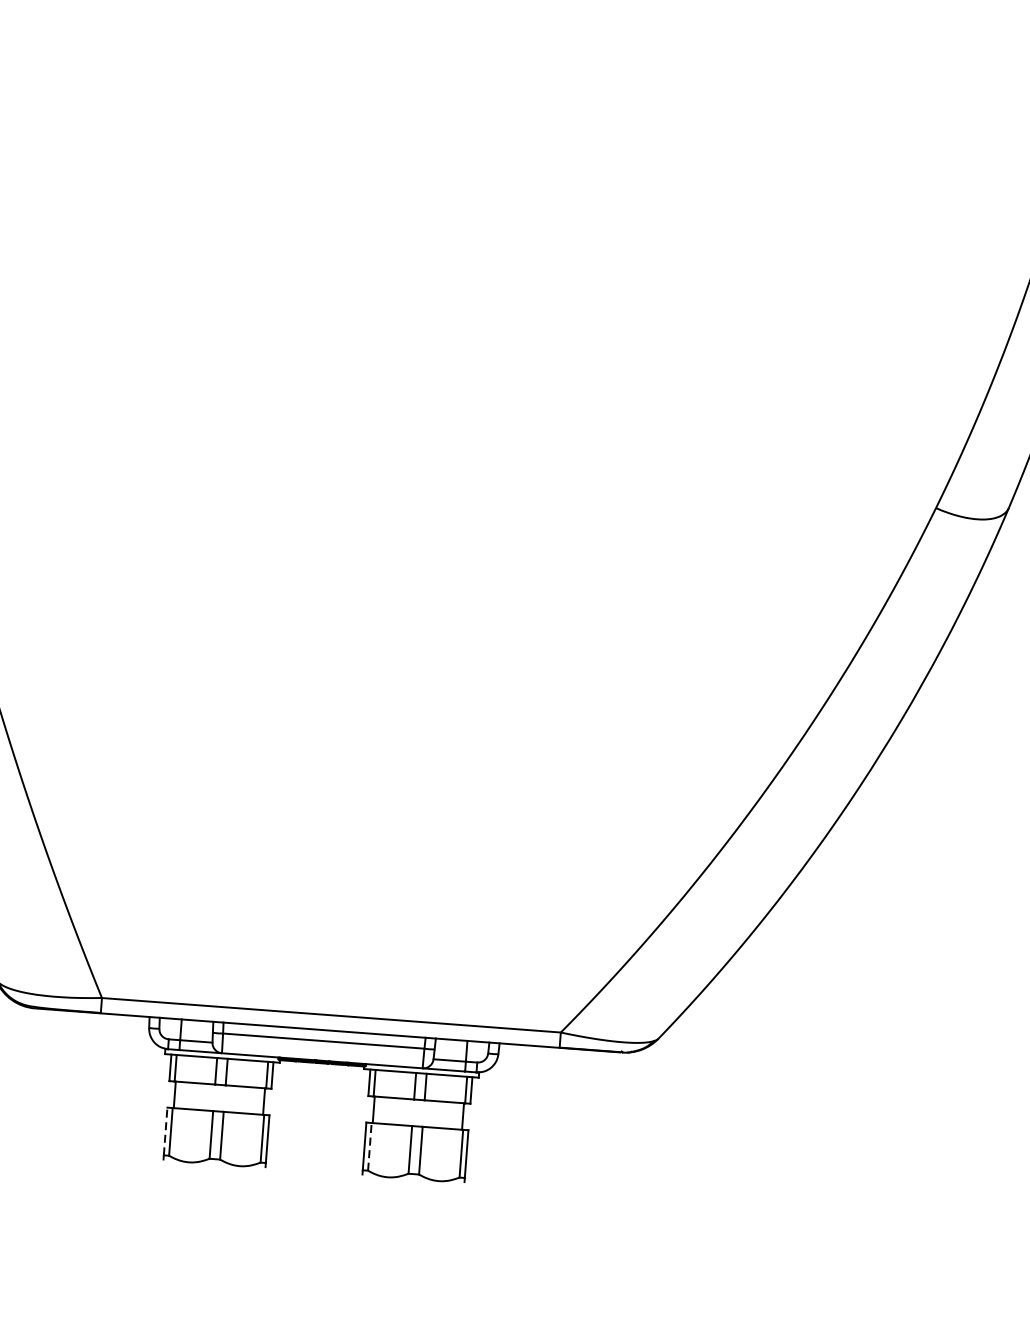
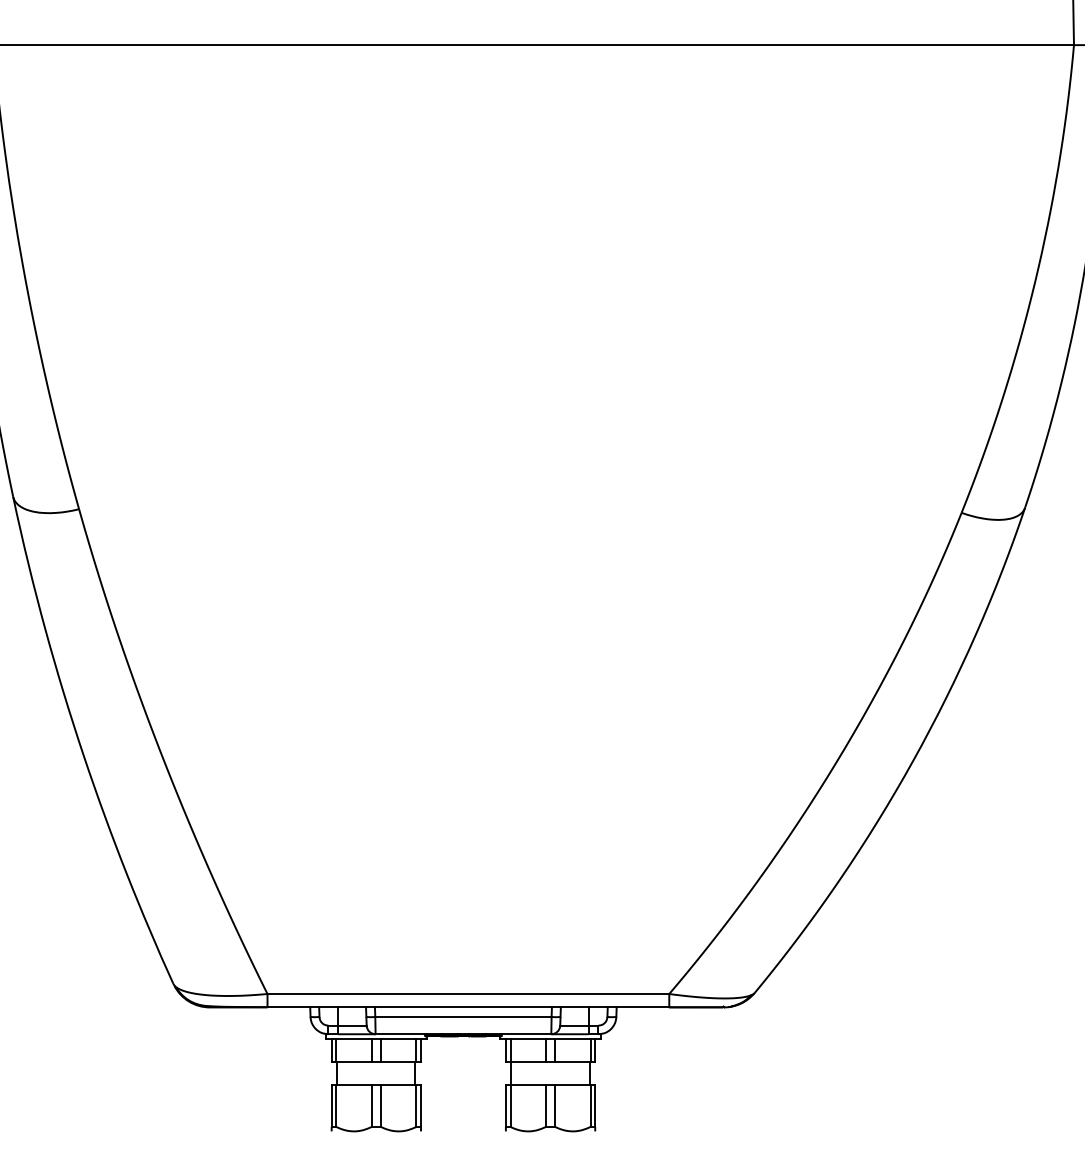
line: (165, 1131) -> (331, 1106), dashed -> solid
line: (369, 1147) -> (510, 1106), dashed -> solid

